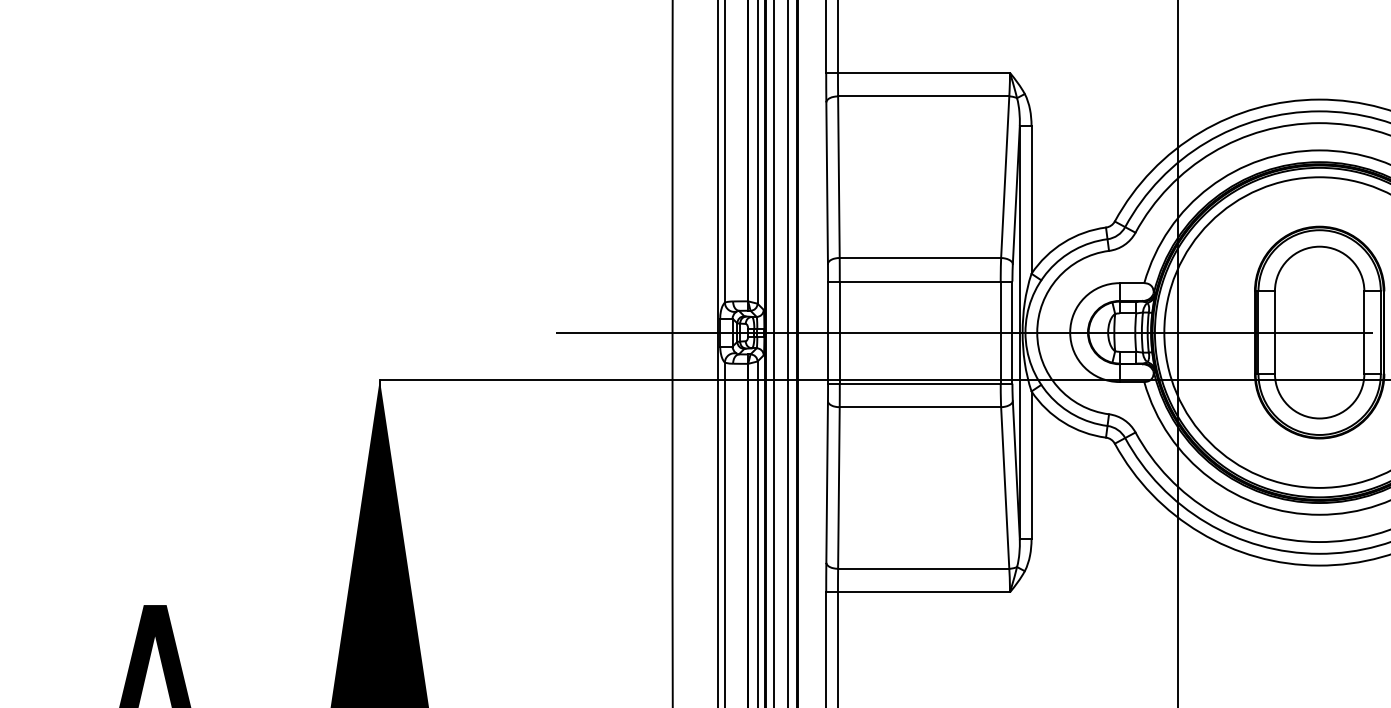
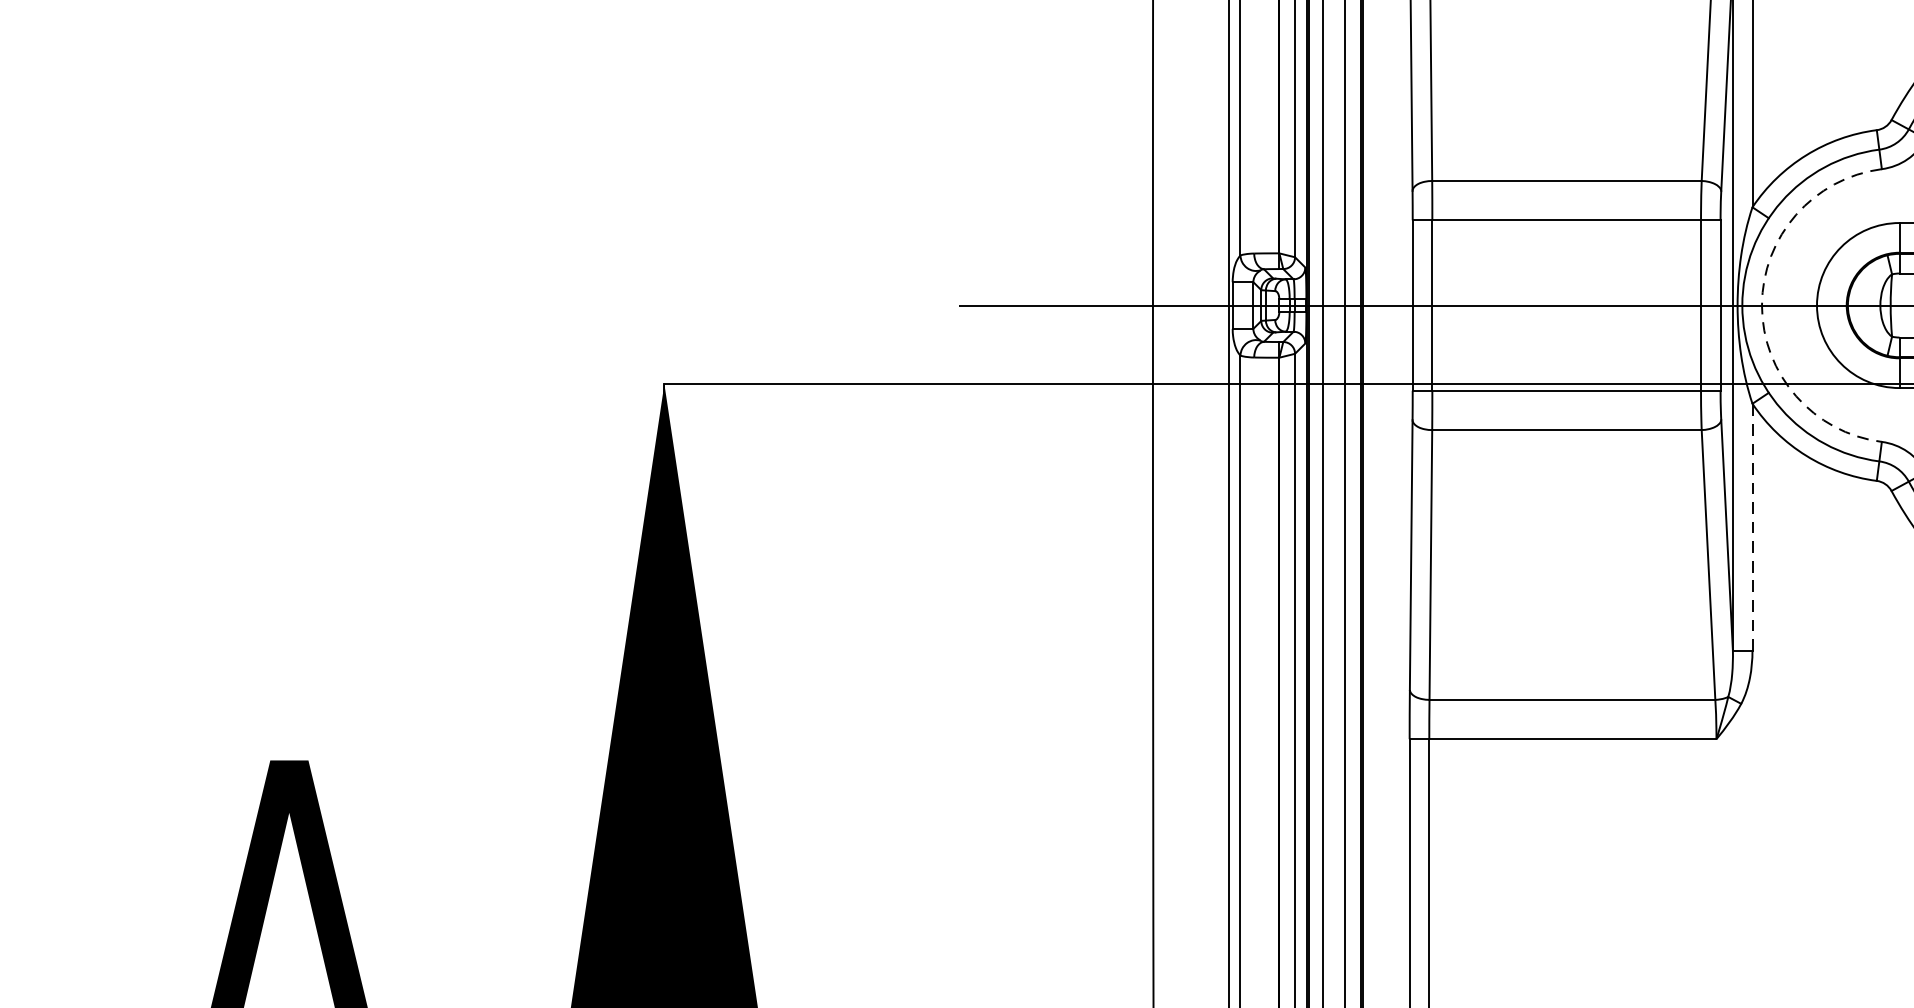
arc: (1037, 332) -> (1762, 305), solid -> dashed
line: (1031, 465) -> (1752, 527), solid -> dashed

